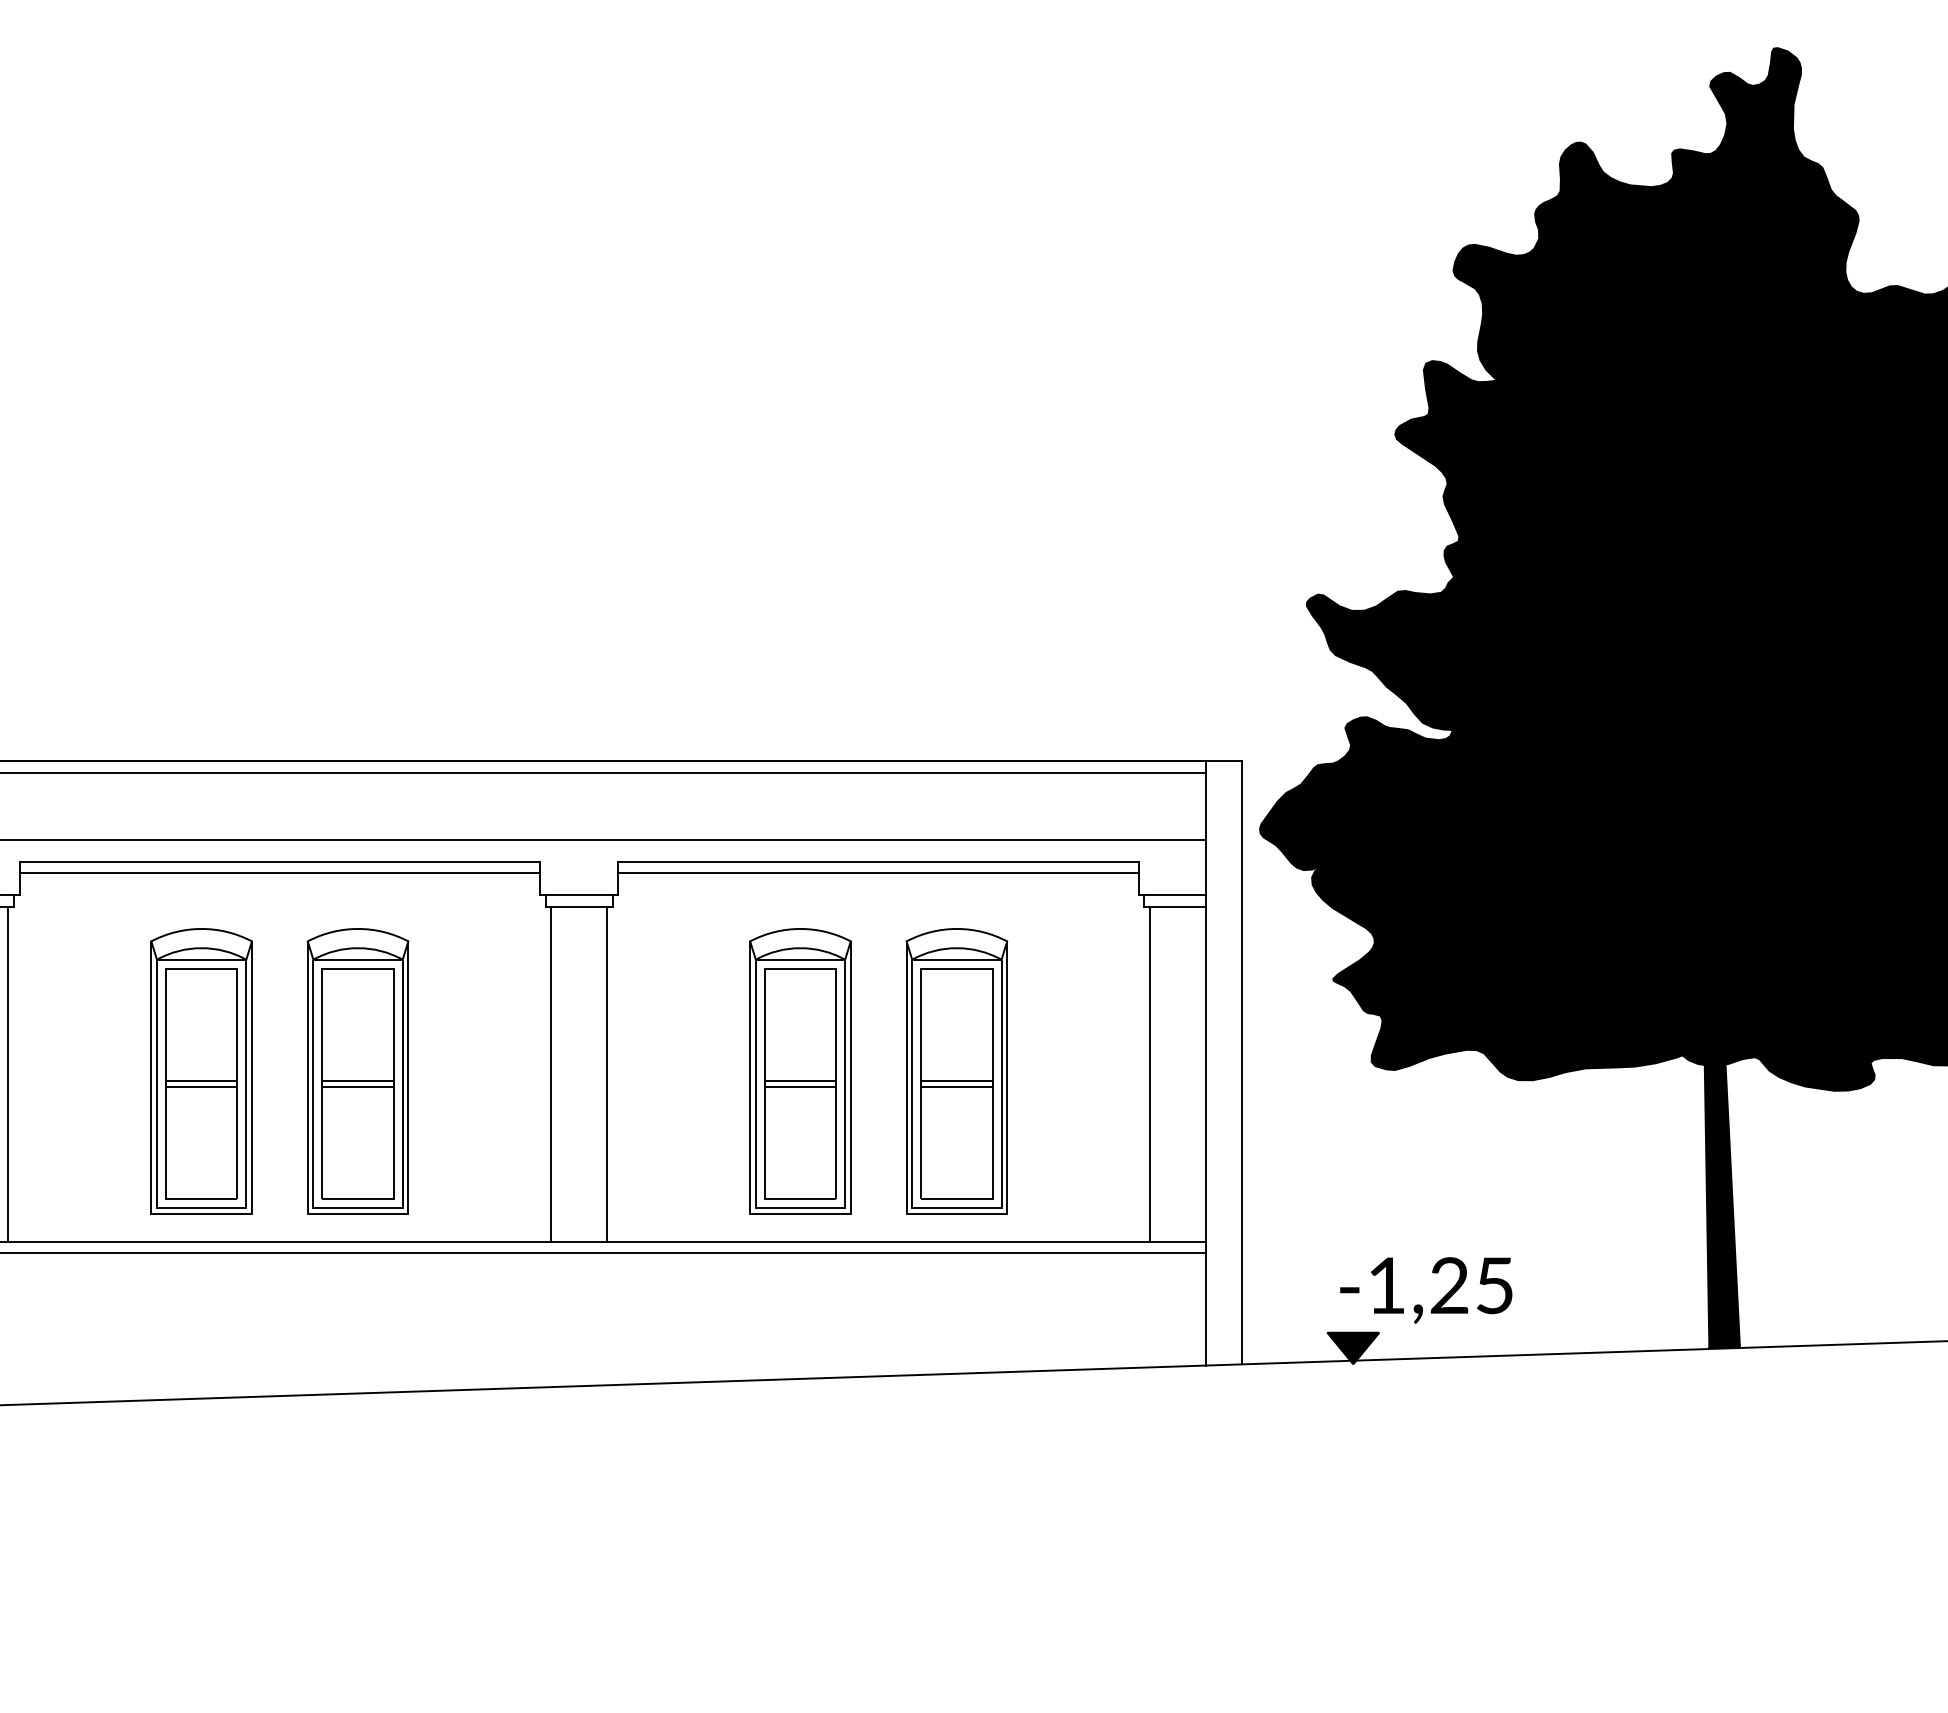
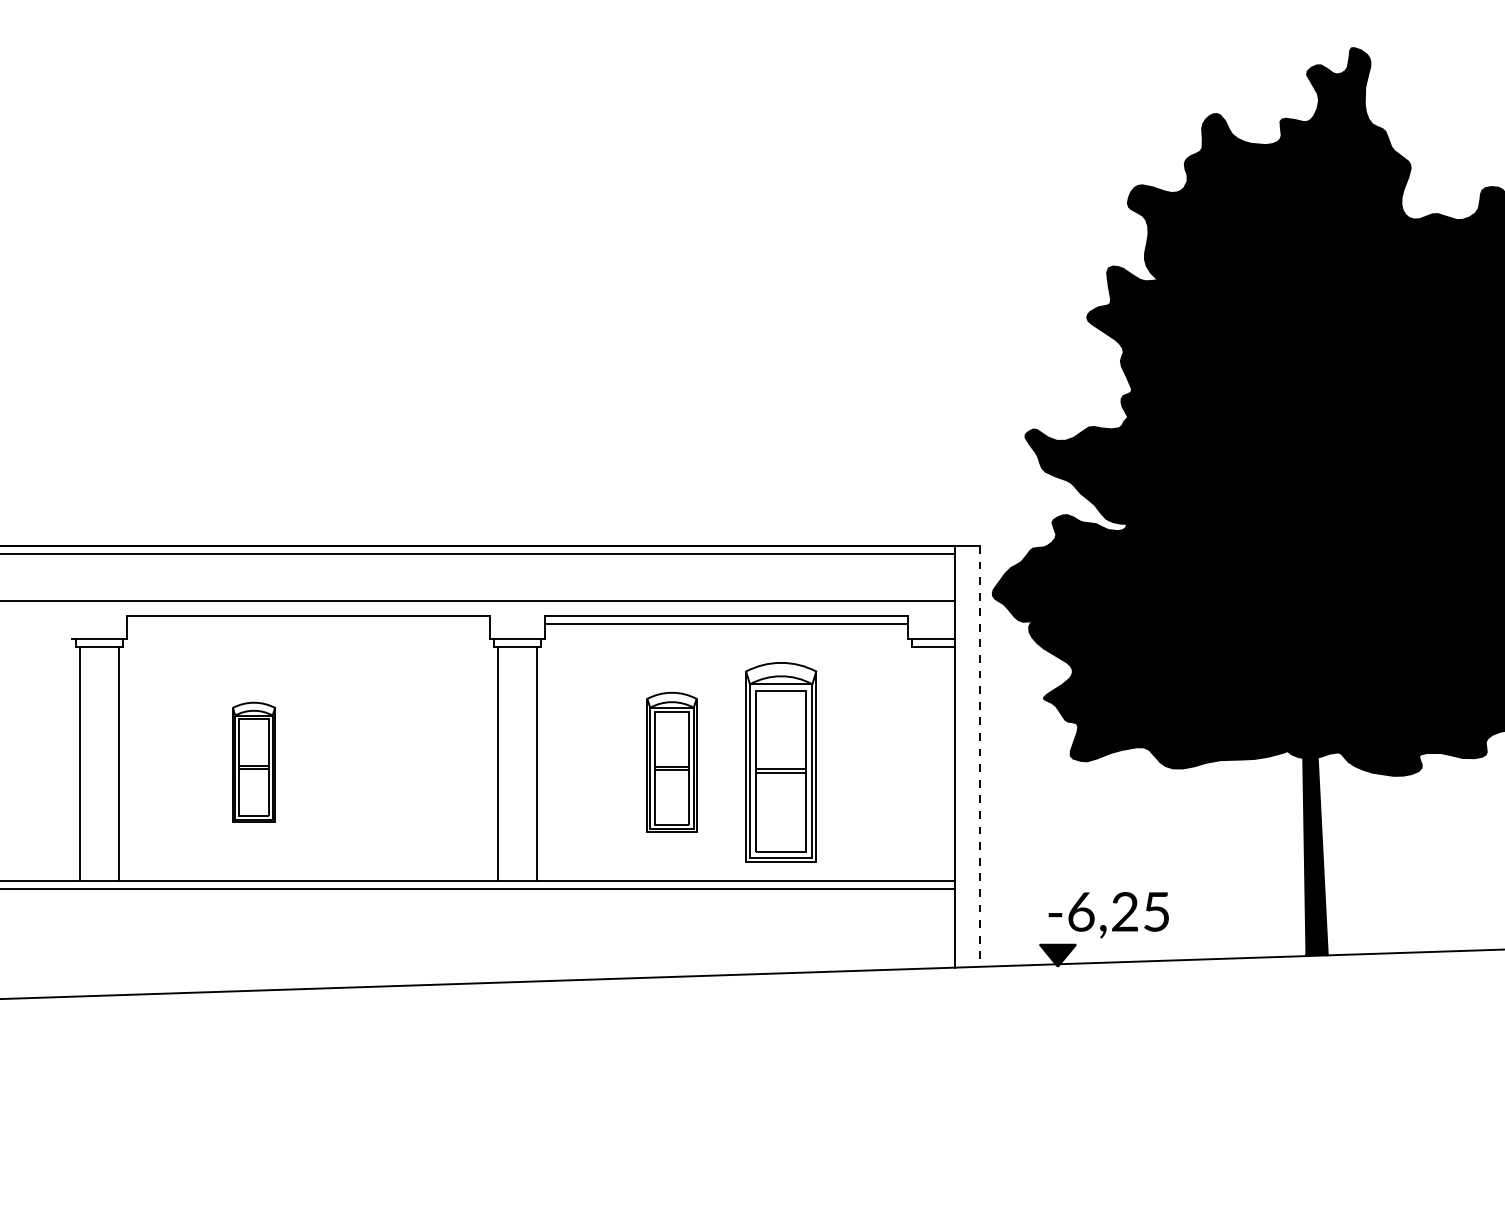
line: (279, 872) -> (308, 623), removed
line: (1241, 1063) -> (979, 756), solid -> dashed
part: (200, 1071) -> (253, 762), size x0.6
part: (358, 1071) -> (363, 762), removed
part: (799, 1071) -> (671, 762), size x0.7
line: (1150, 1074) -> (916, 764), removed
text: (1387, 1285) -> (1081, 911), -1,25 -> -6,25

